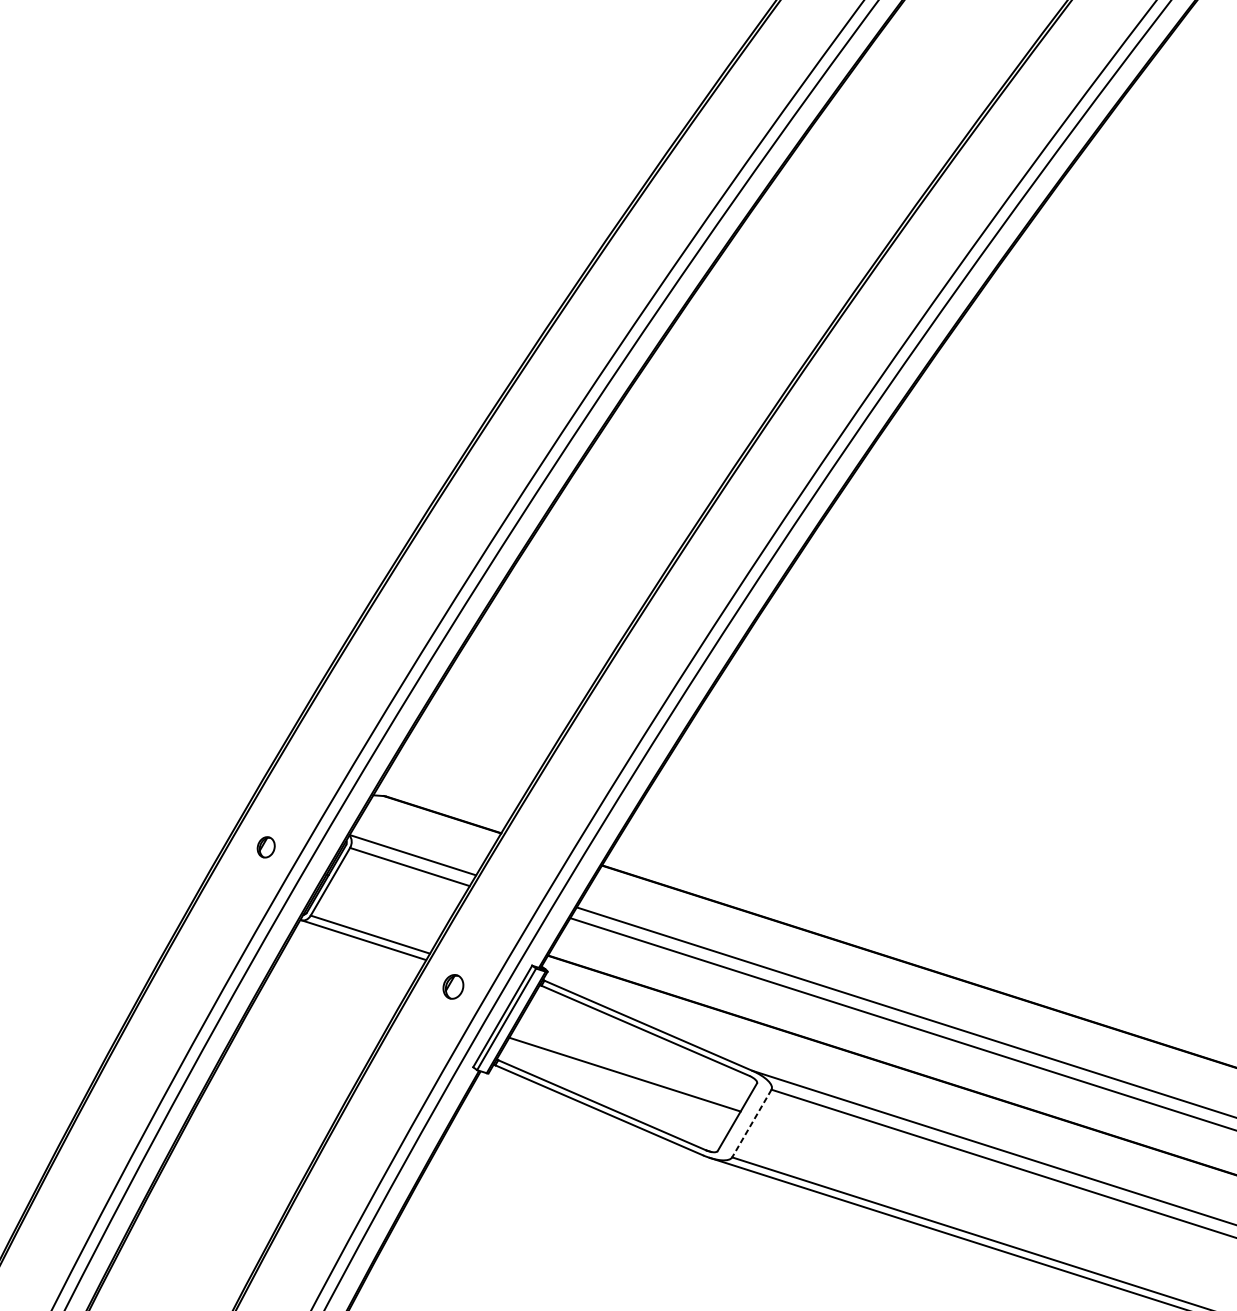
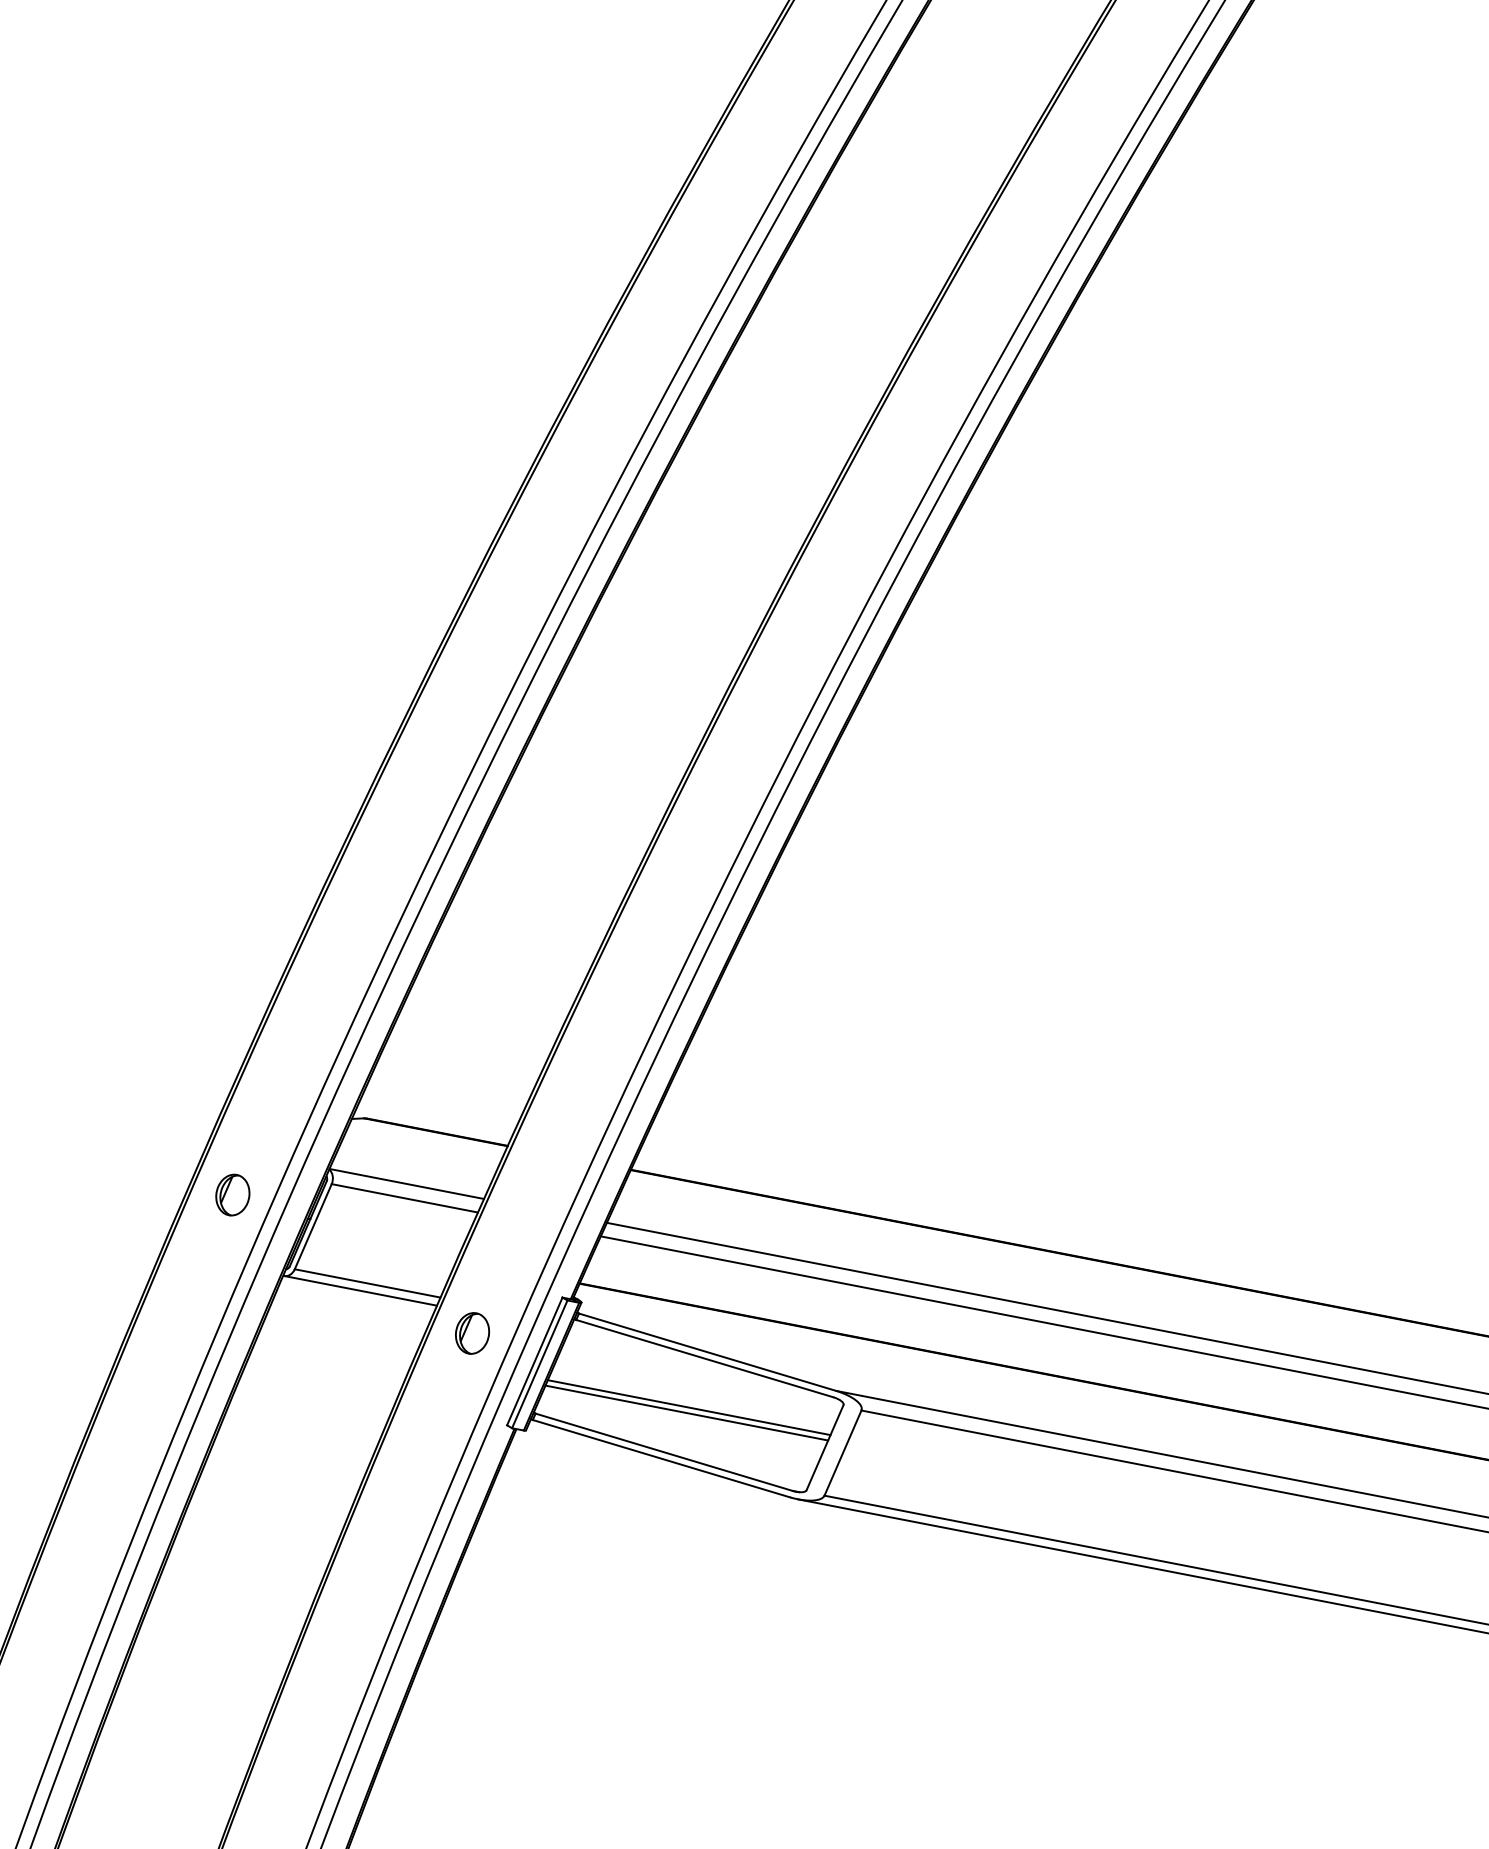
part: (265, 846) -> (232, 1194), size x1.67
part: (453, 986) -> (472, 1333), size x1.43
line: (626, 1070) -> (688, 1407), added
line: (751, 1123) -> (842, 1453), dashed -> solid

